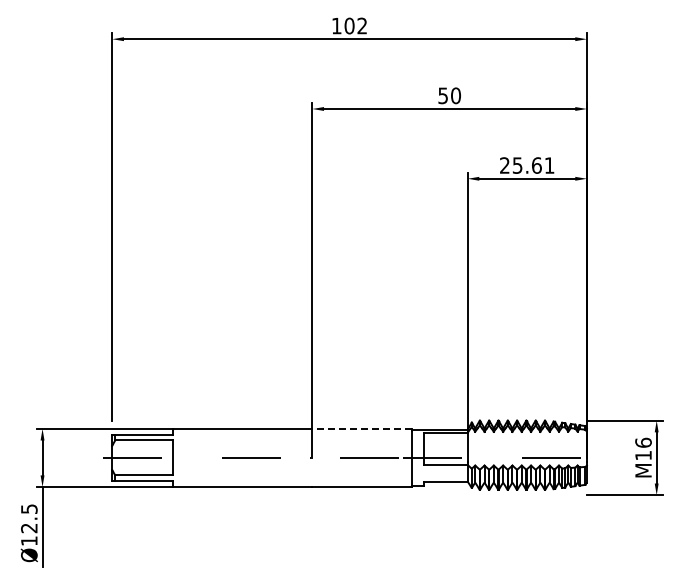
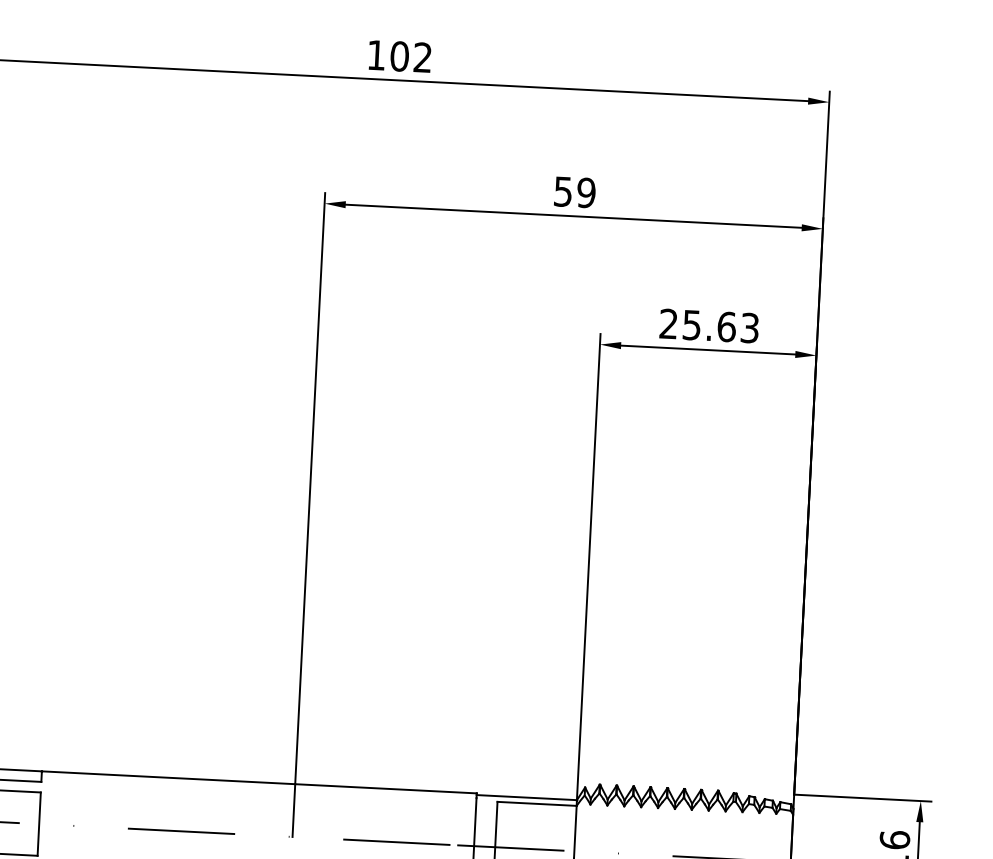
text: (455, 95) -> (585, 192), 50 -> 59
text: (549, 165) -> (749, 327), 25.61 -> 25.63
line: (361, 428) -> (384, 788), dashed -> solid

